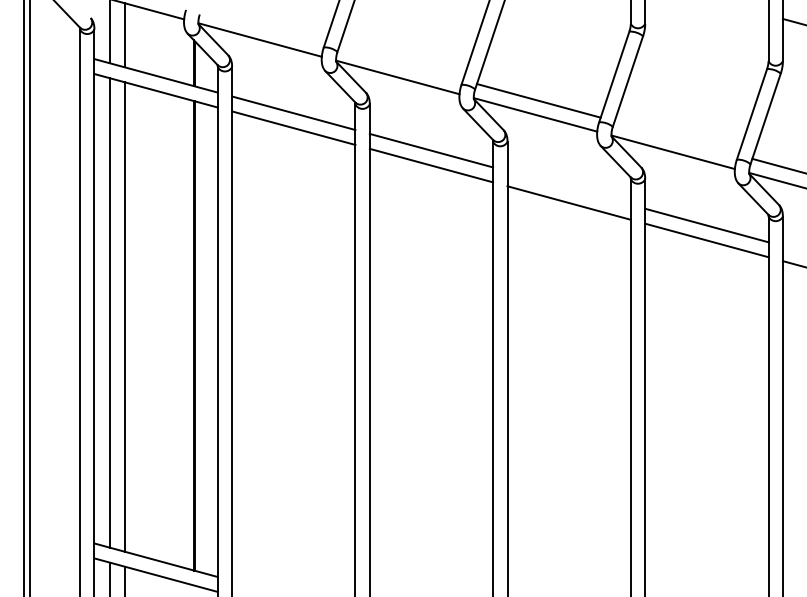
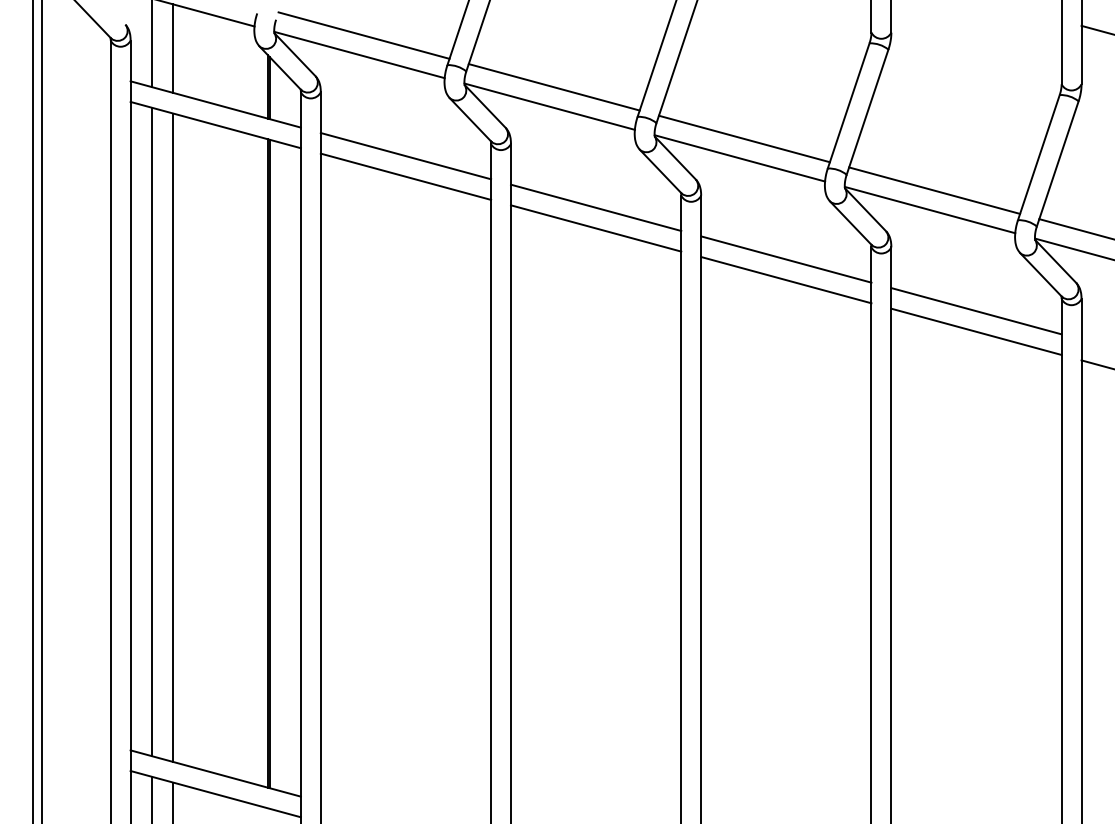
line: (263, 25) -> (363, 35), added
line: (400, 63) -> (553, 87), added
line: (676, 138) -> (934, 190), added
line: (569, 188) -> (786, 259), added

